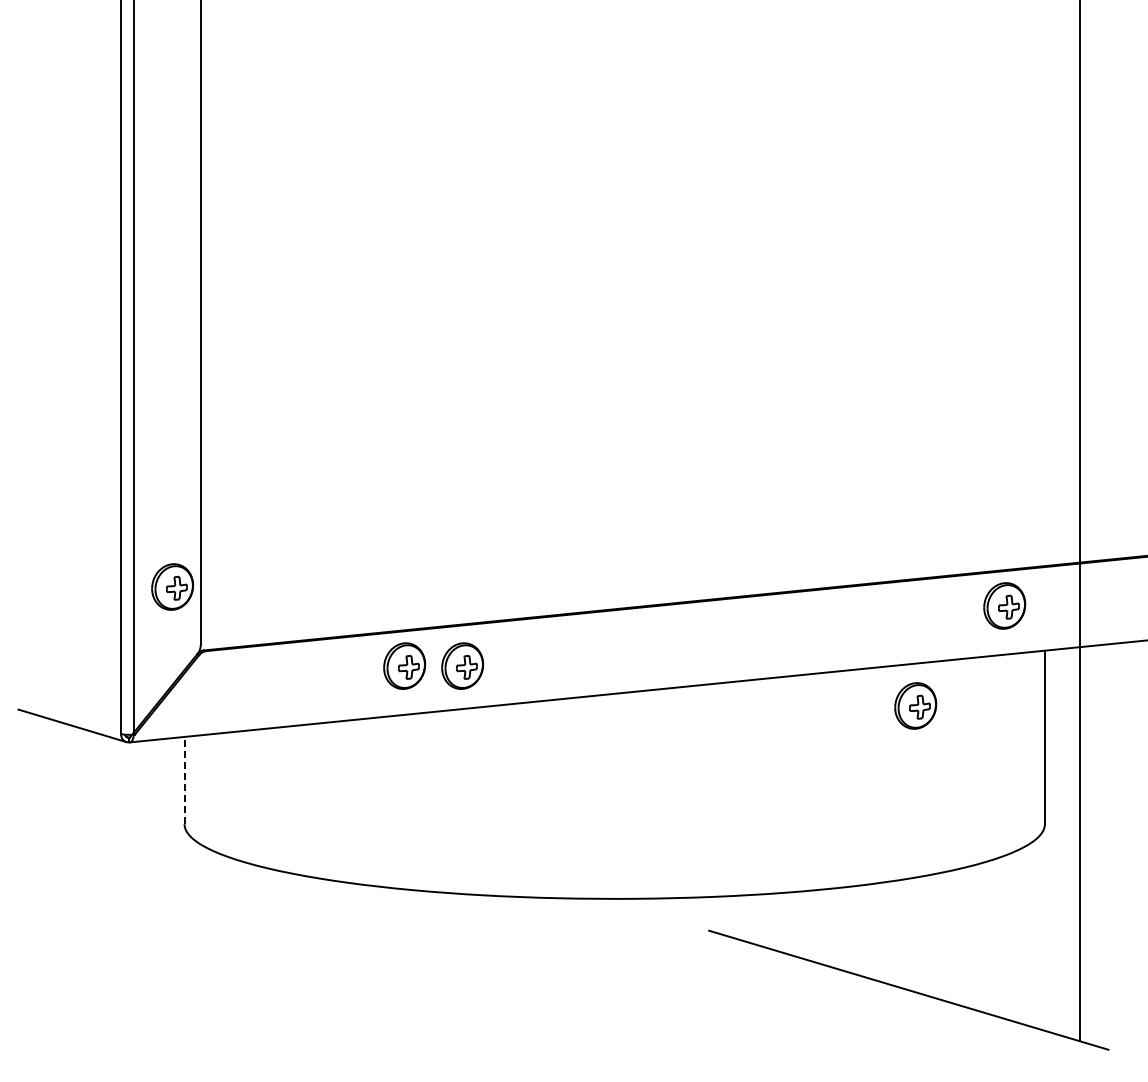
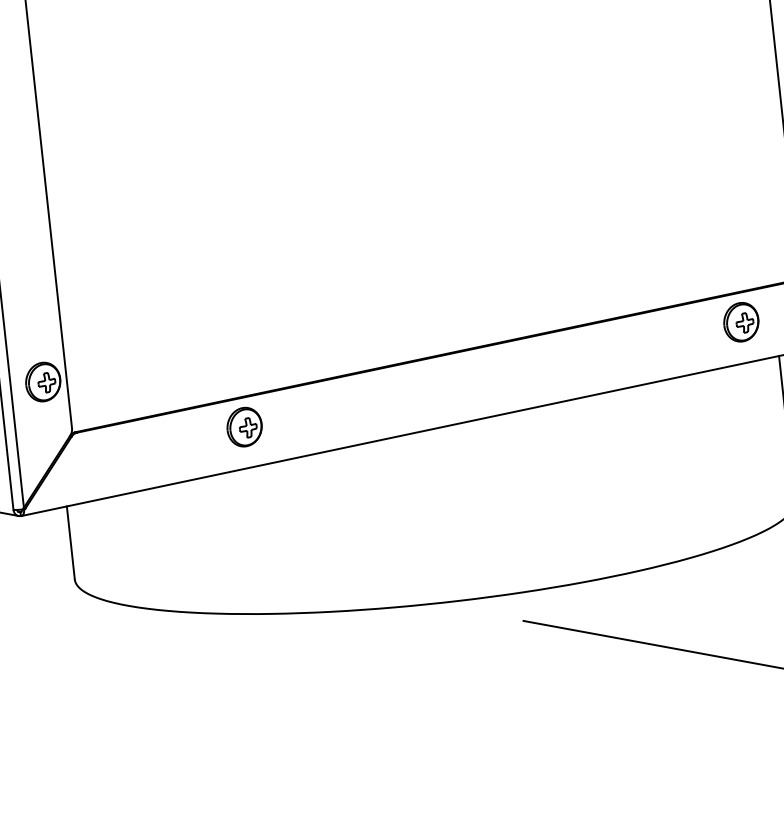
part: (462, 665) -> (292, 421), removed
part: (915, 705) -> (675, 413), removed
line: (184, 780) -> (70, 542), dashed -> solid

